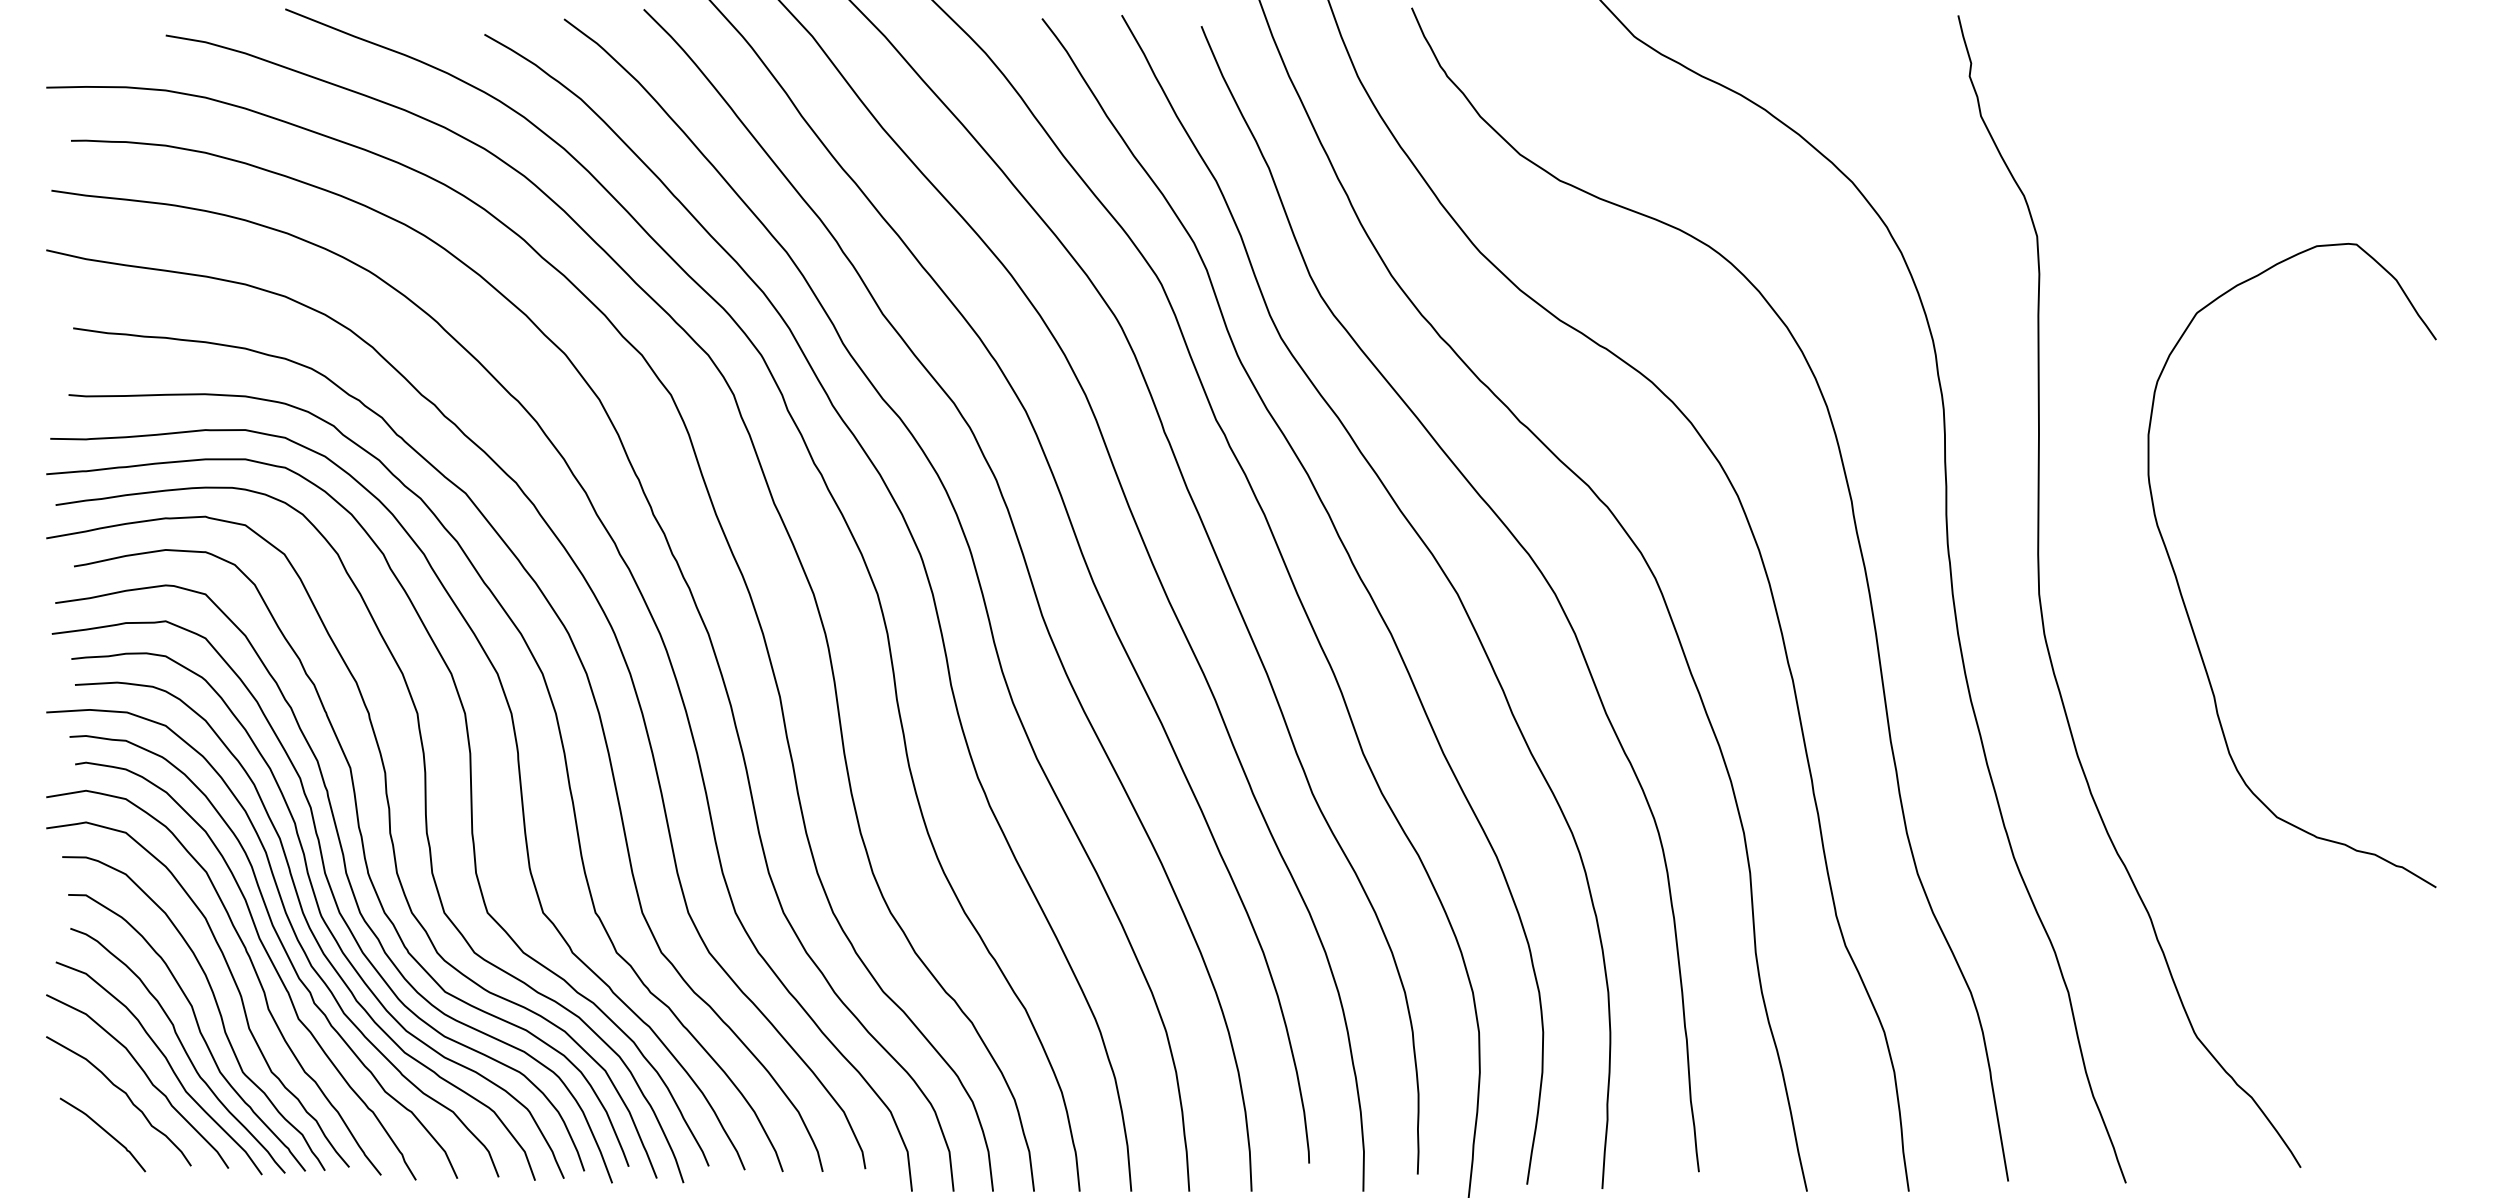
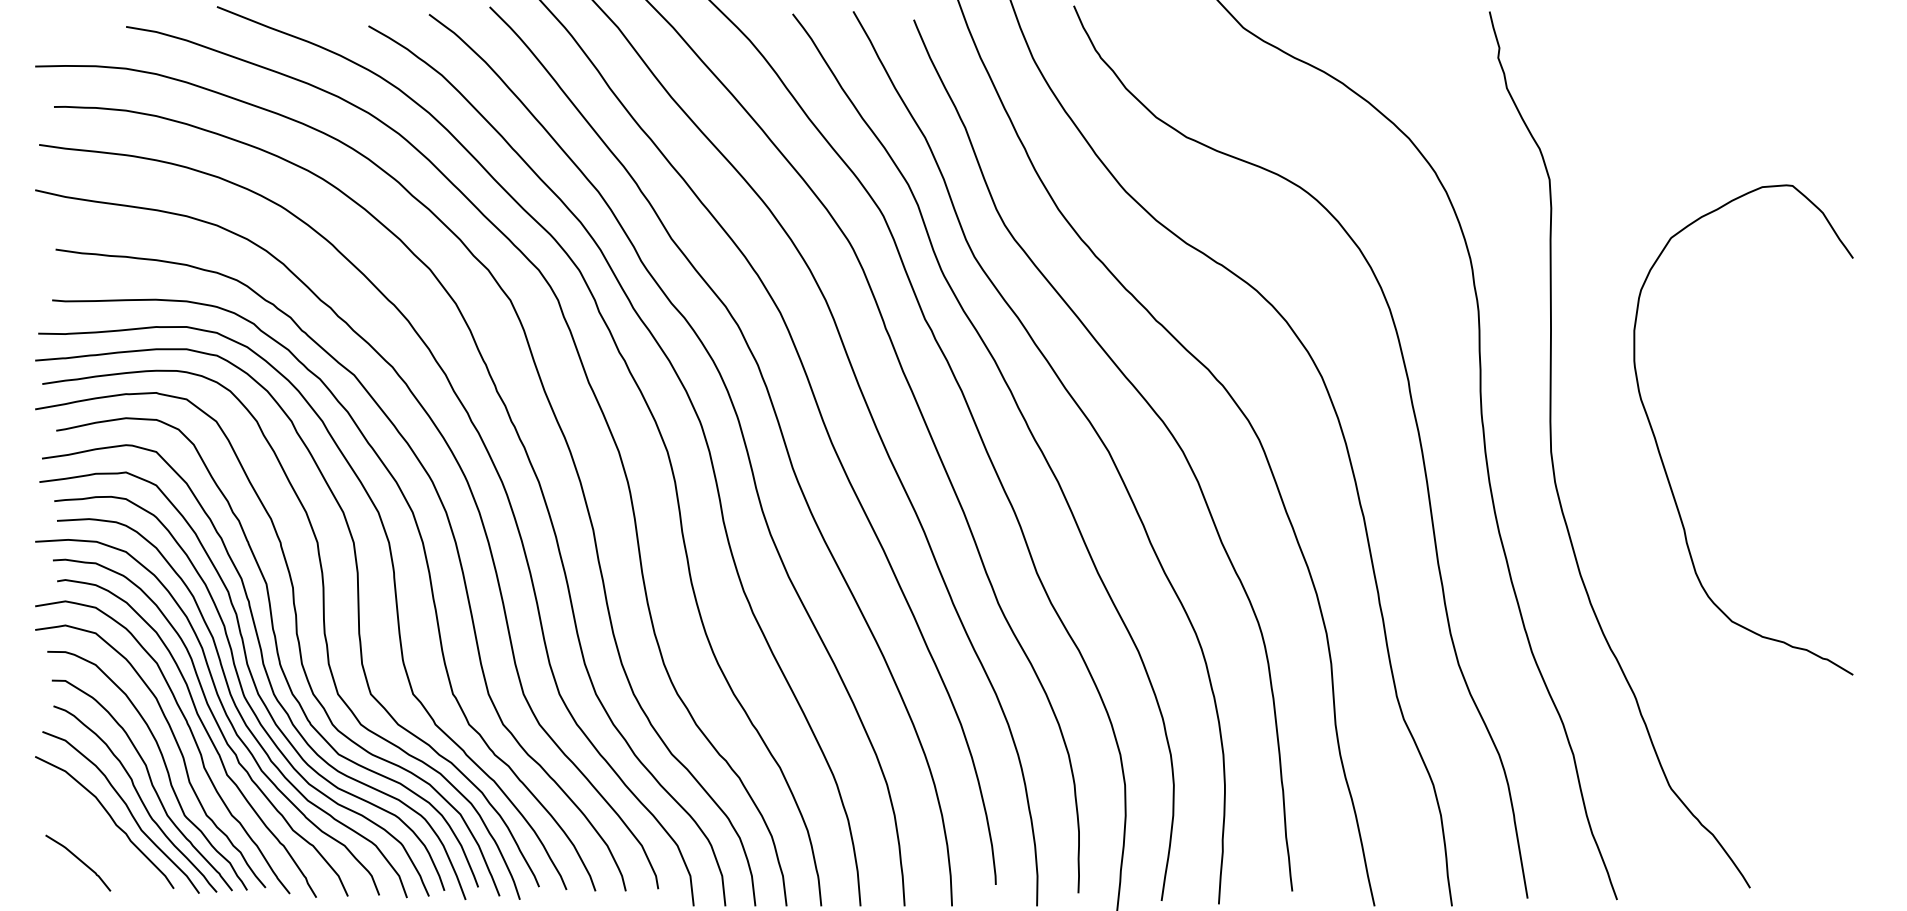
curve: (122, 1093) -> (93, 831), removed

